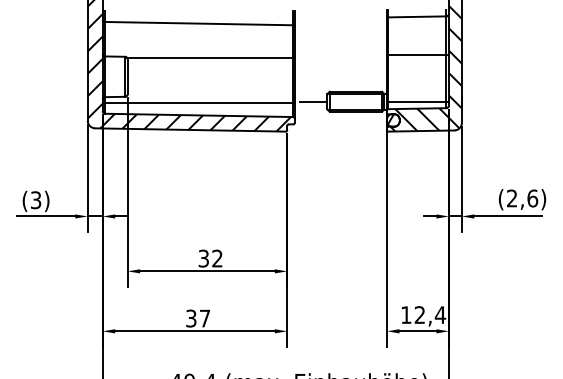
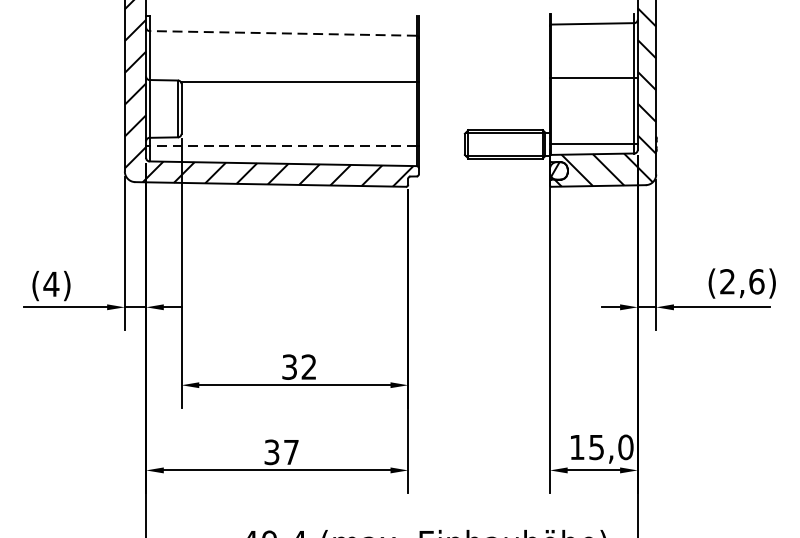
line: (198, 23) -> (282, 33), solid -> dashed
line: (313, 101) -> (445, 144), removed
line: (198, 103) -> (282, 146), solid -> dashed
text: (35, 200) -> (50, 284), (3) -> (4)
text: (430, 315) -> (611, 447), 12,4 -> 15,0

